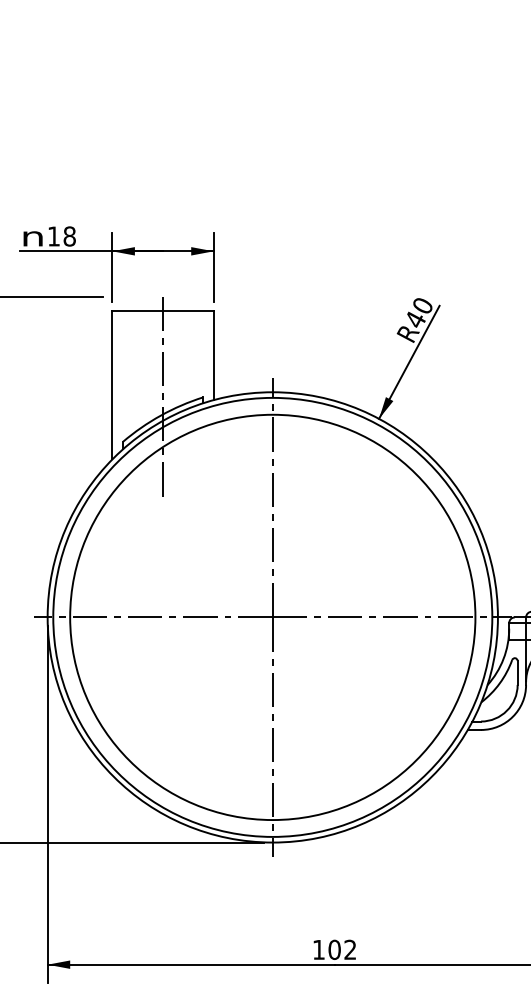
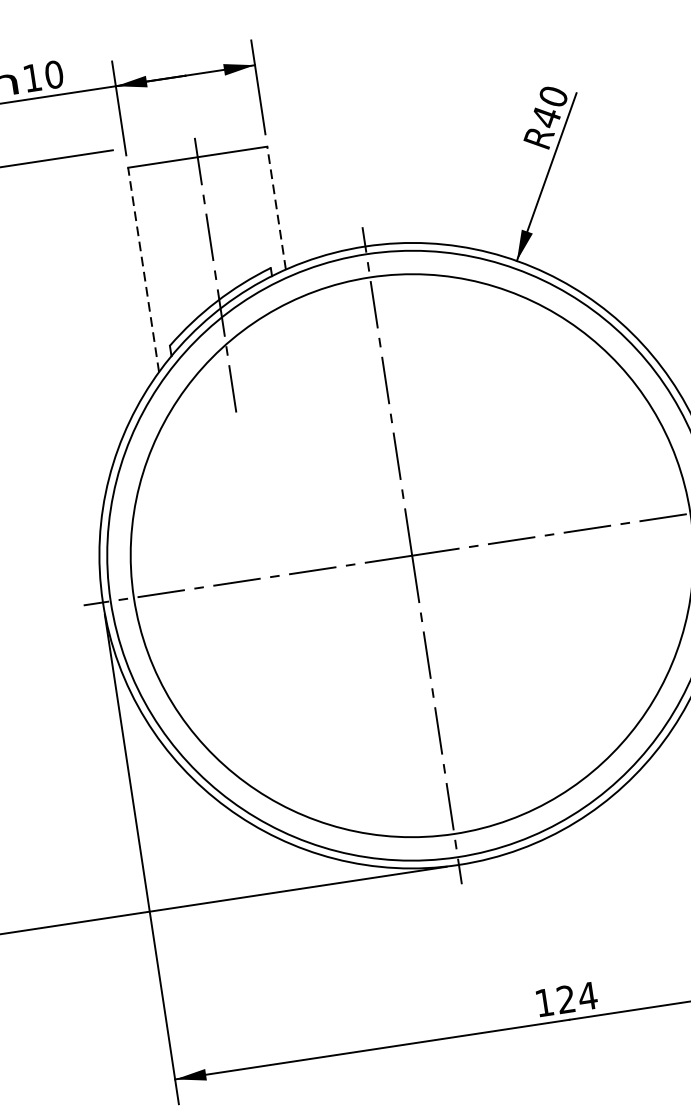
text: (69, 236) -> (53, 74), 18 -> 10
line: (213, 355) -> (276, 208), solid -> dashed
line: (112, 384) -> (143, 269), solid -> dashed
text: (342, 949) -> (576, 997), 102 -> 124

